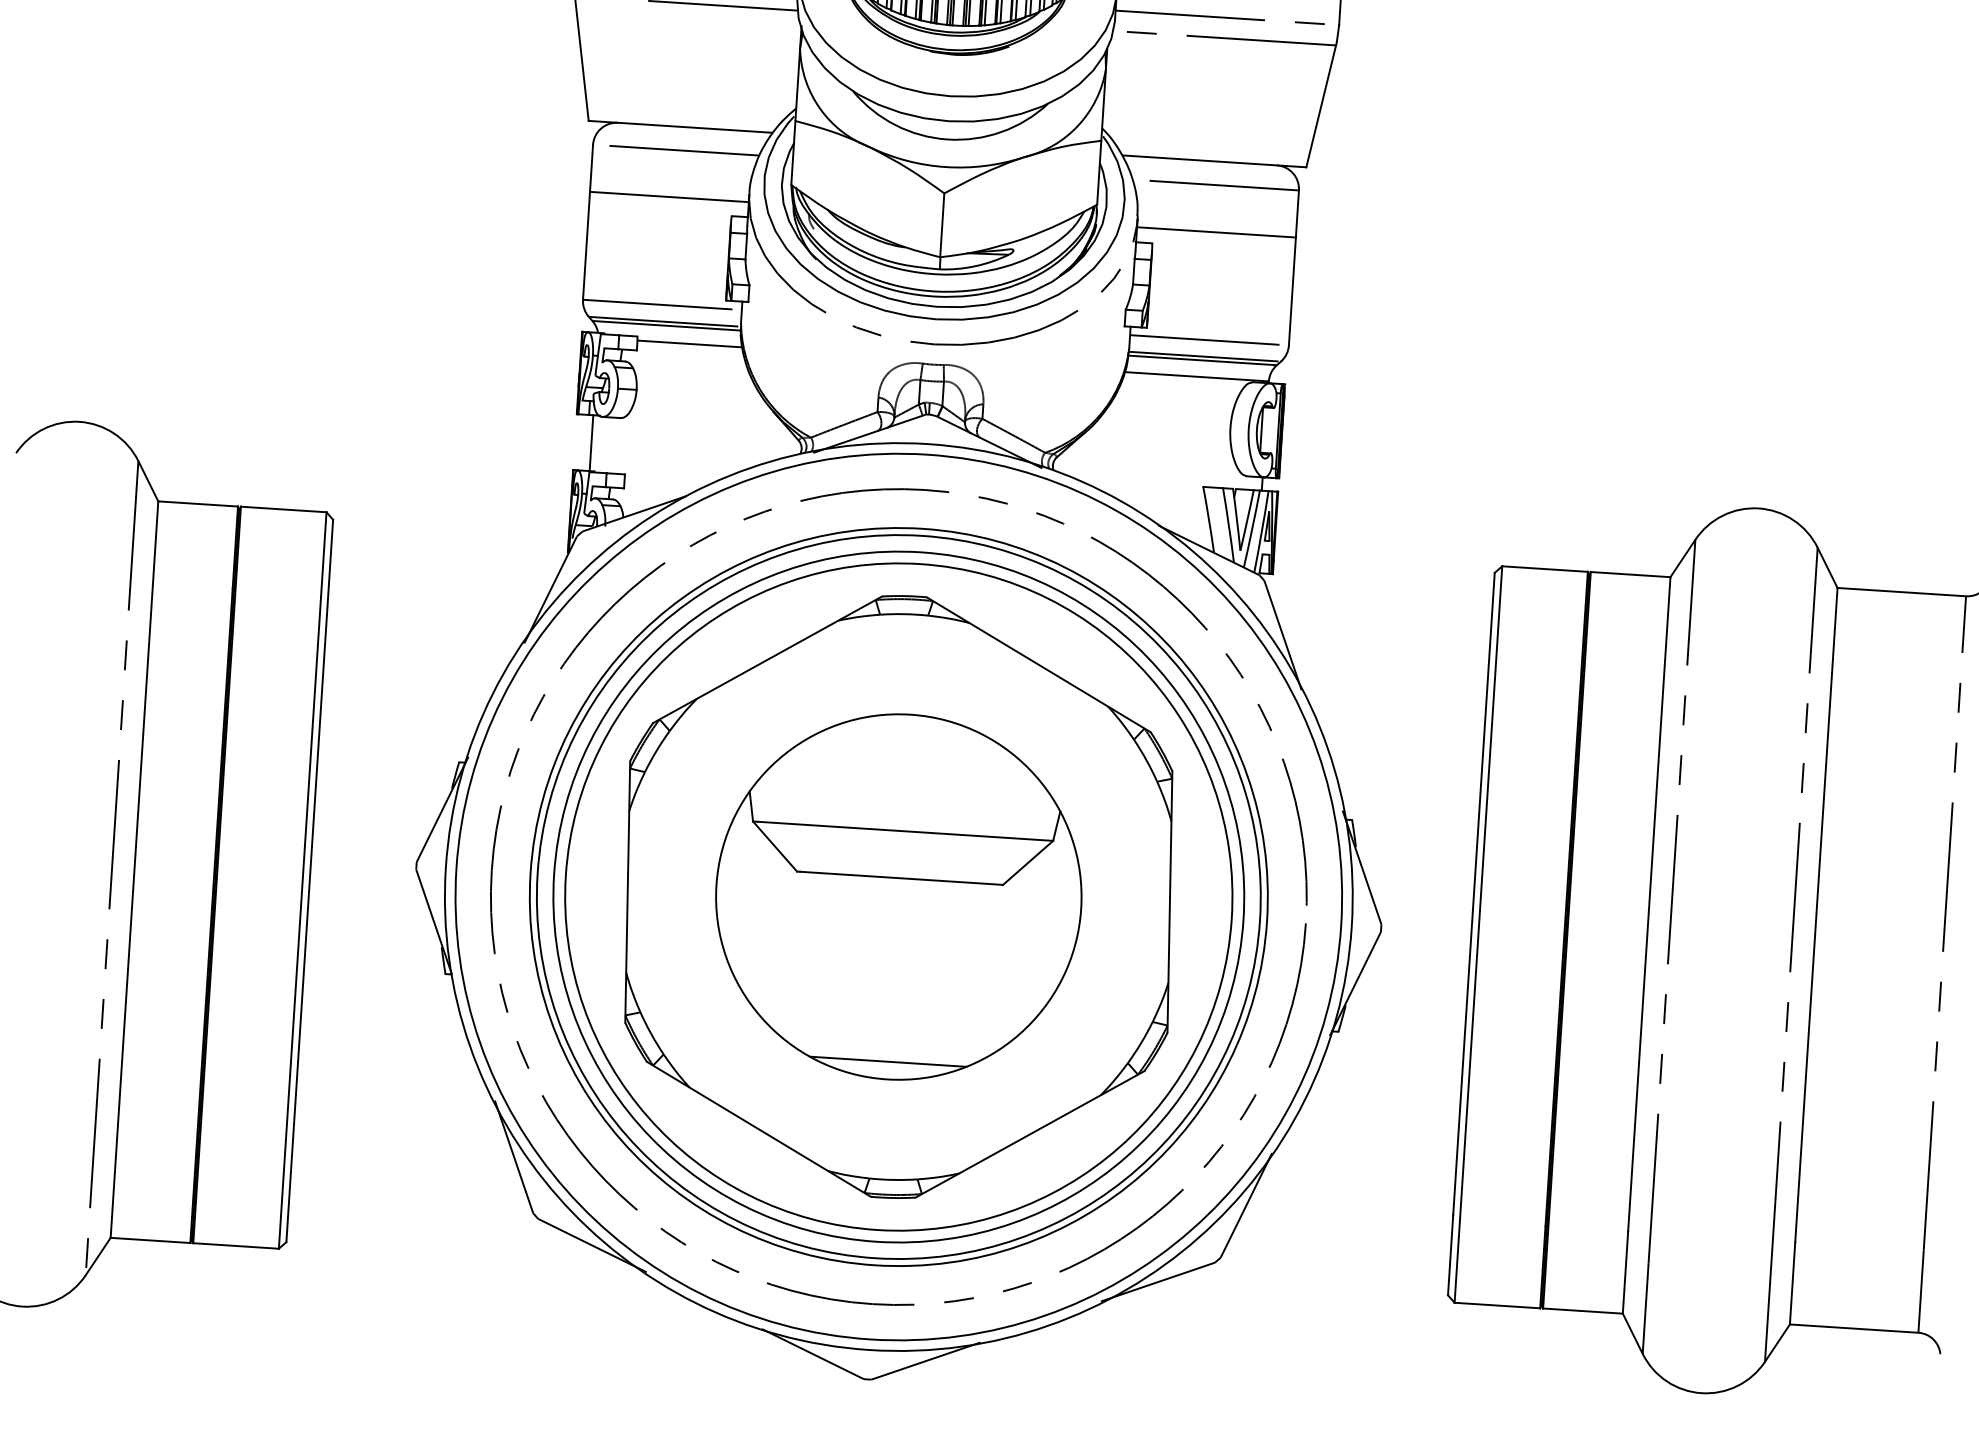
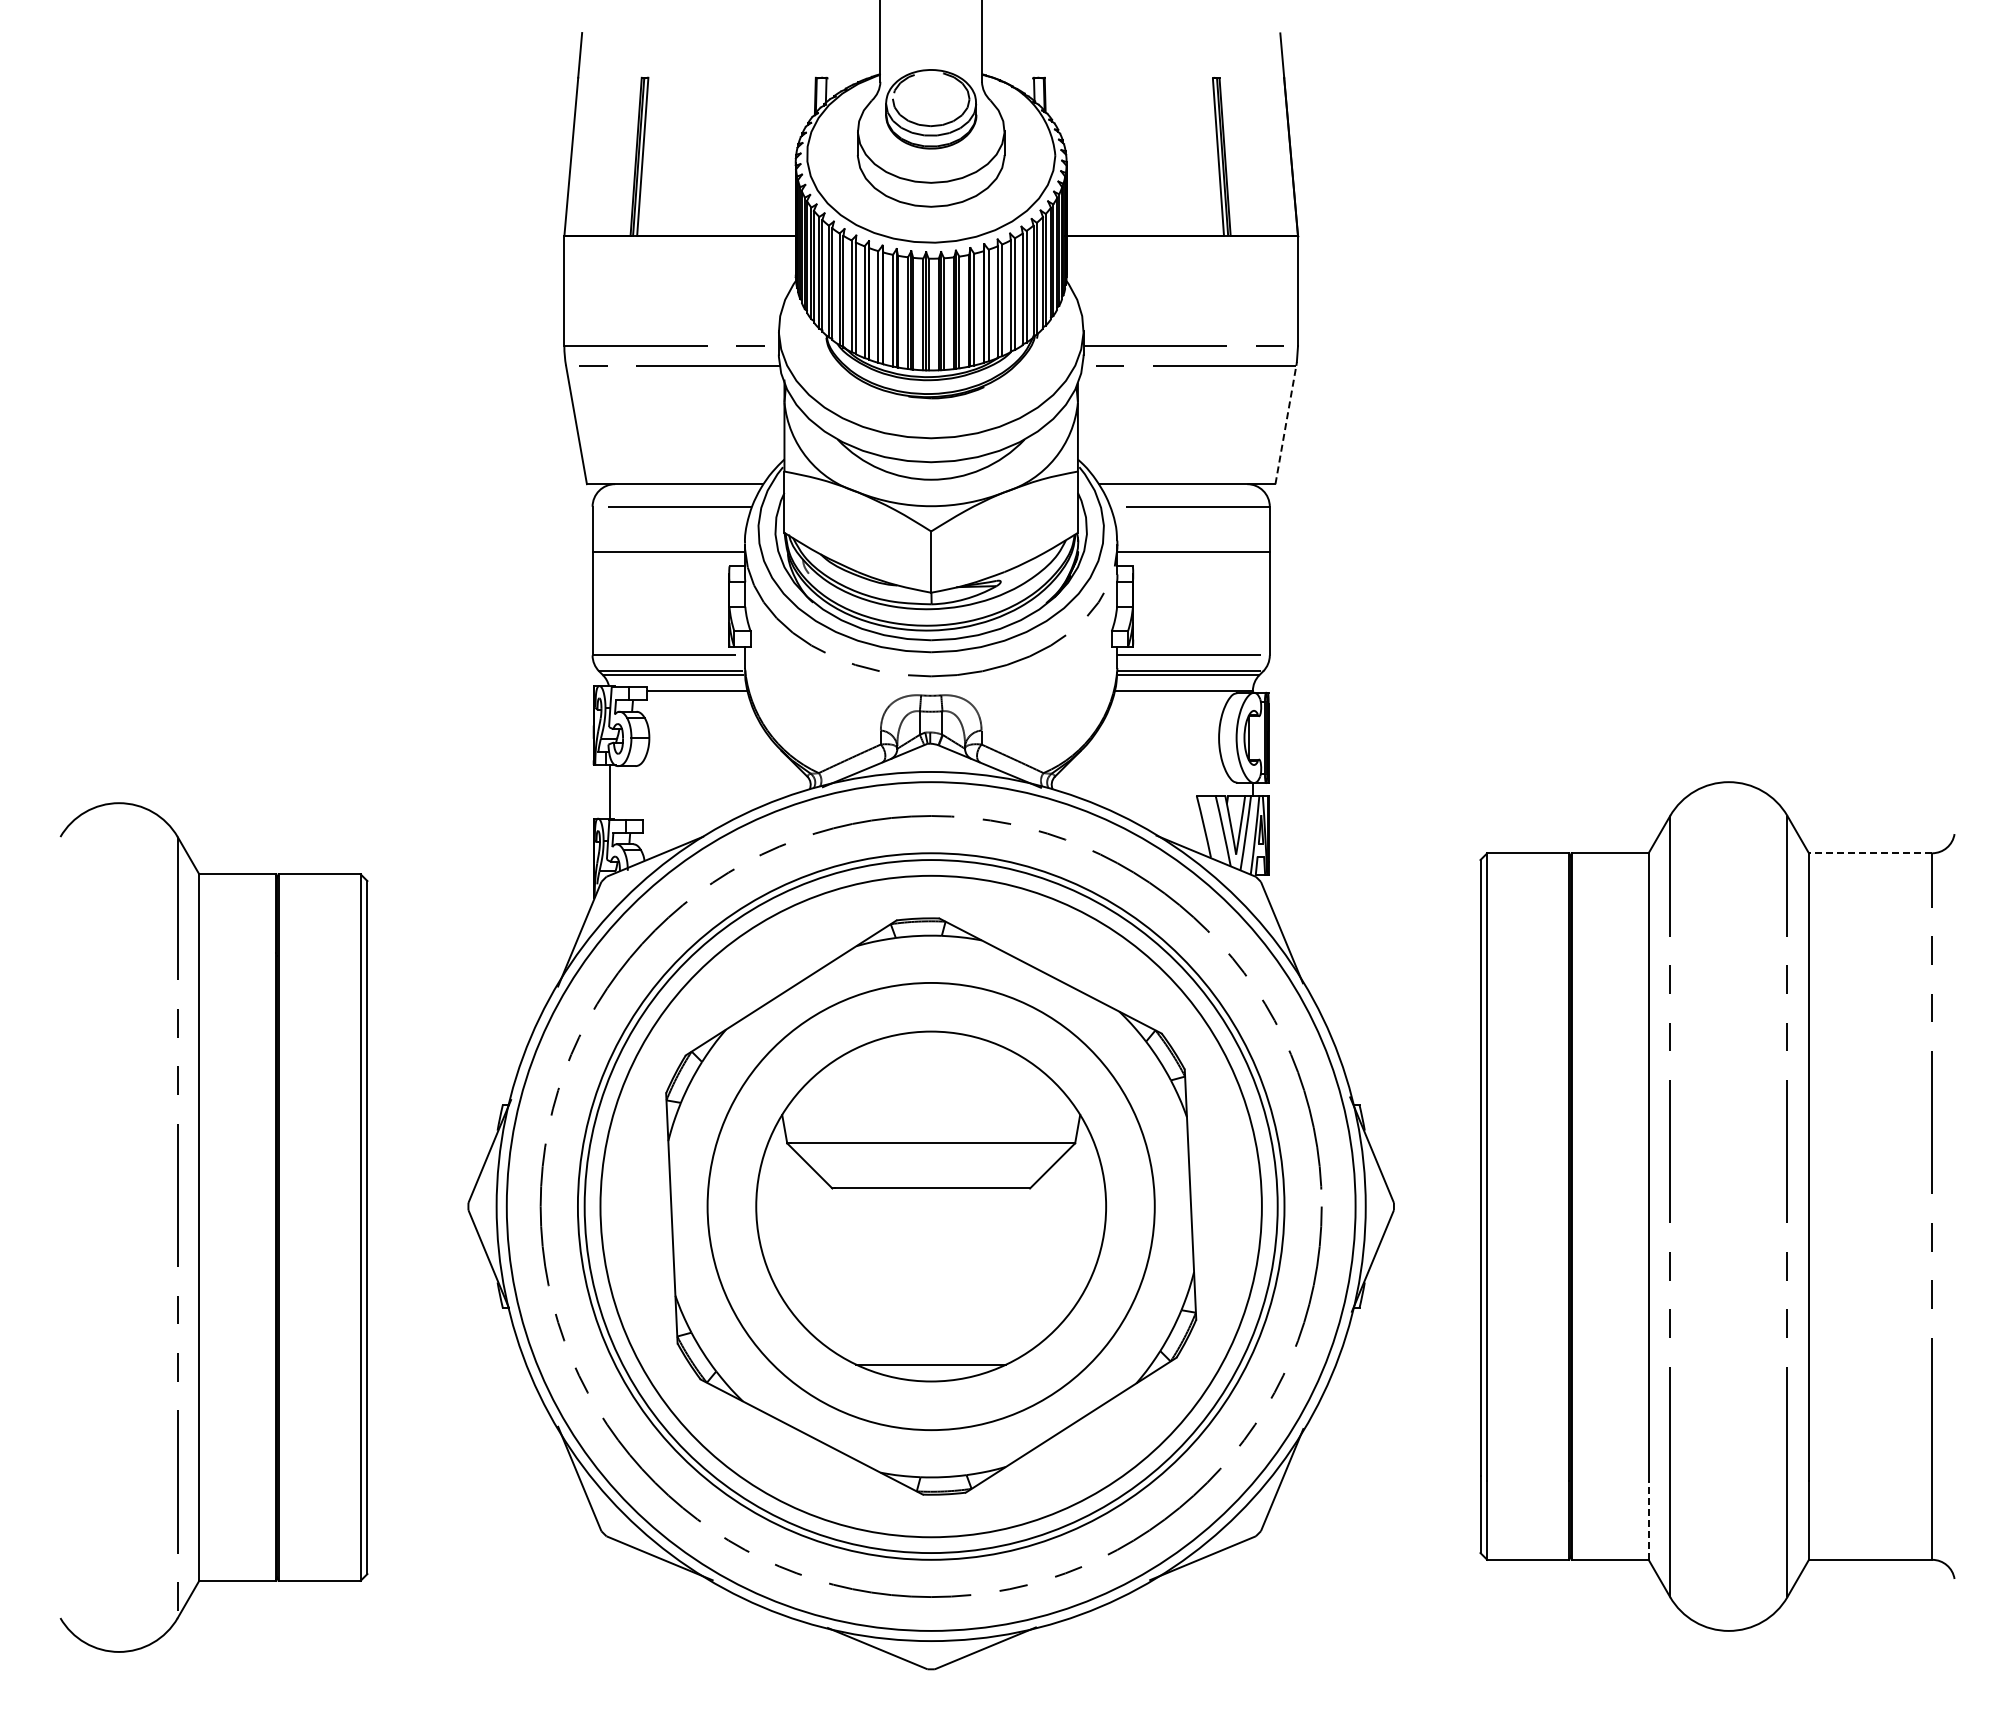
line: (1320, 105) -> (1285, 424), solid -> dashed
line: (1901, 592) -> (1870, 853), solid -> dashed
circle: (898, 896) -> (930, 1206), size x0.7
line: (1625, 1271) -> (1648, 1519), solid -> dashed

